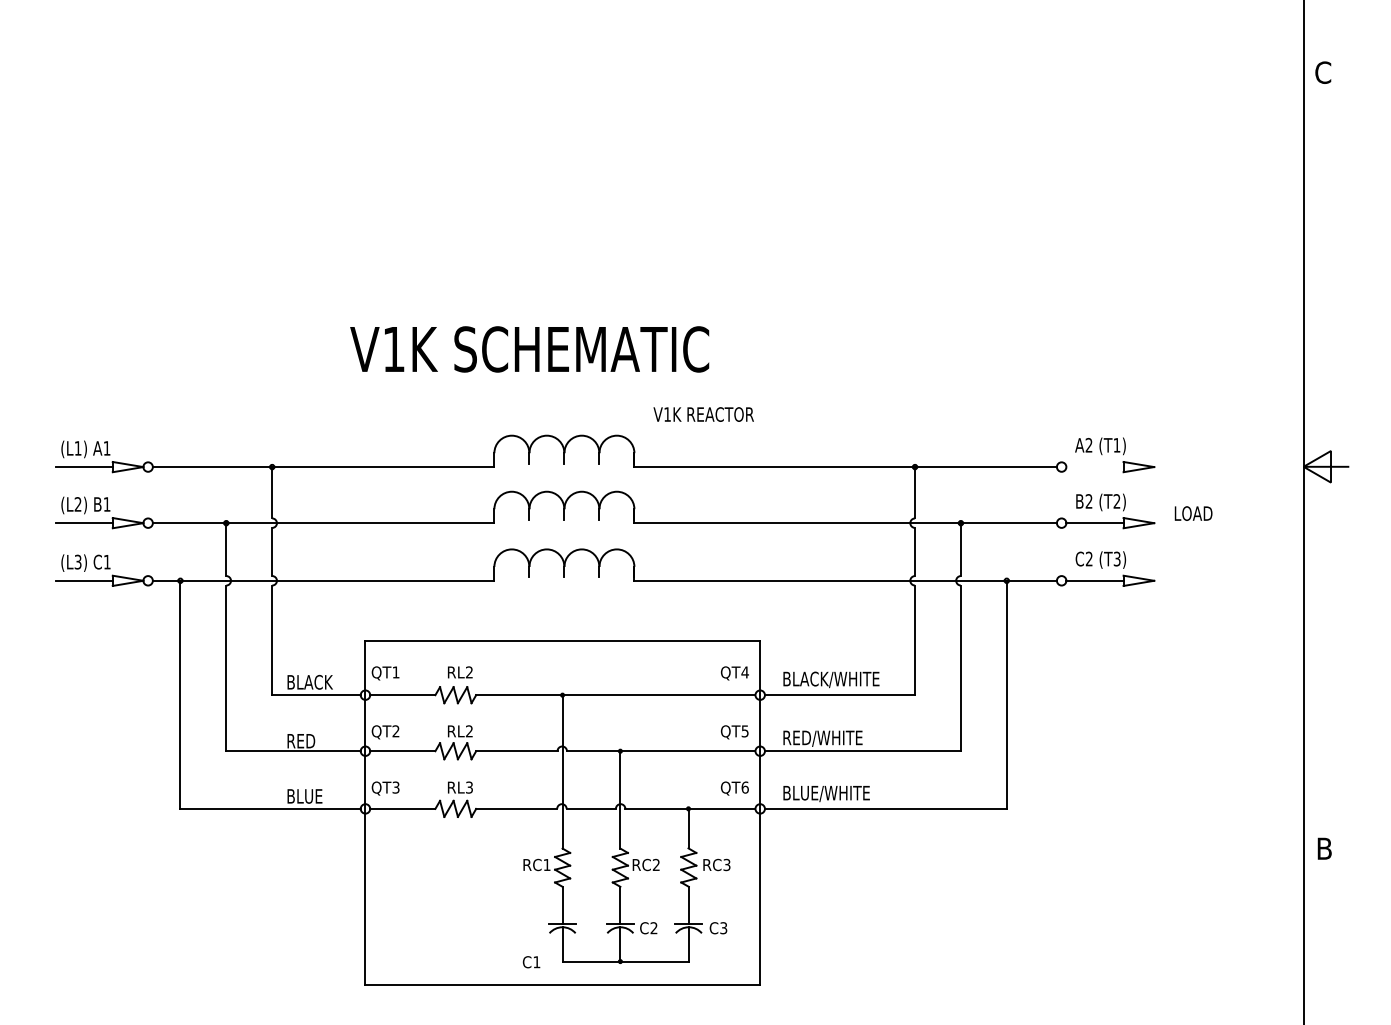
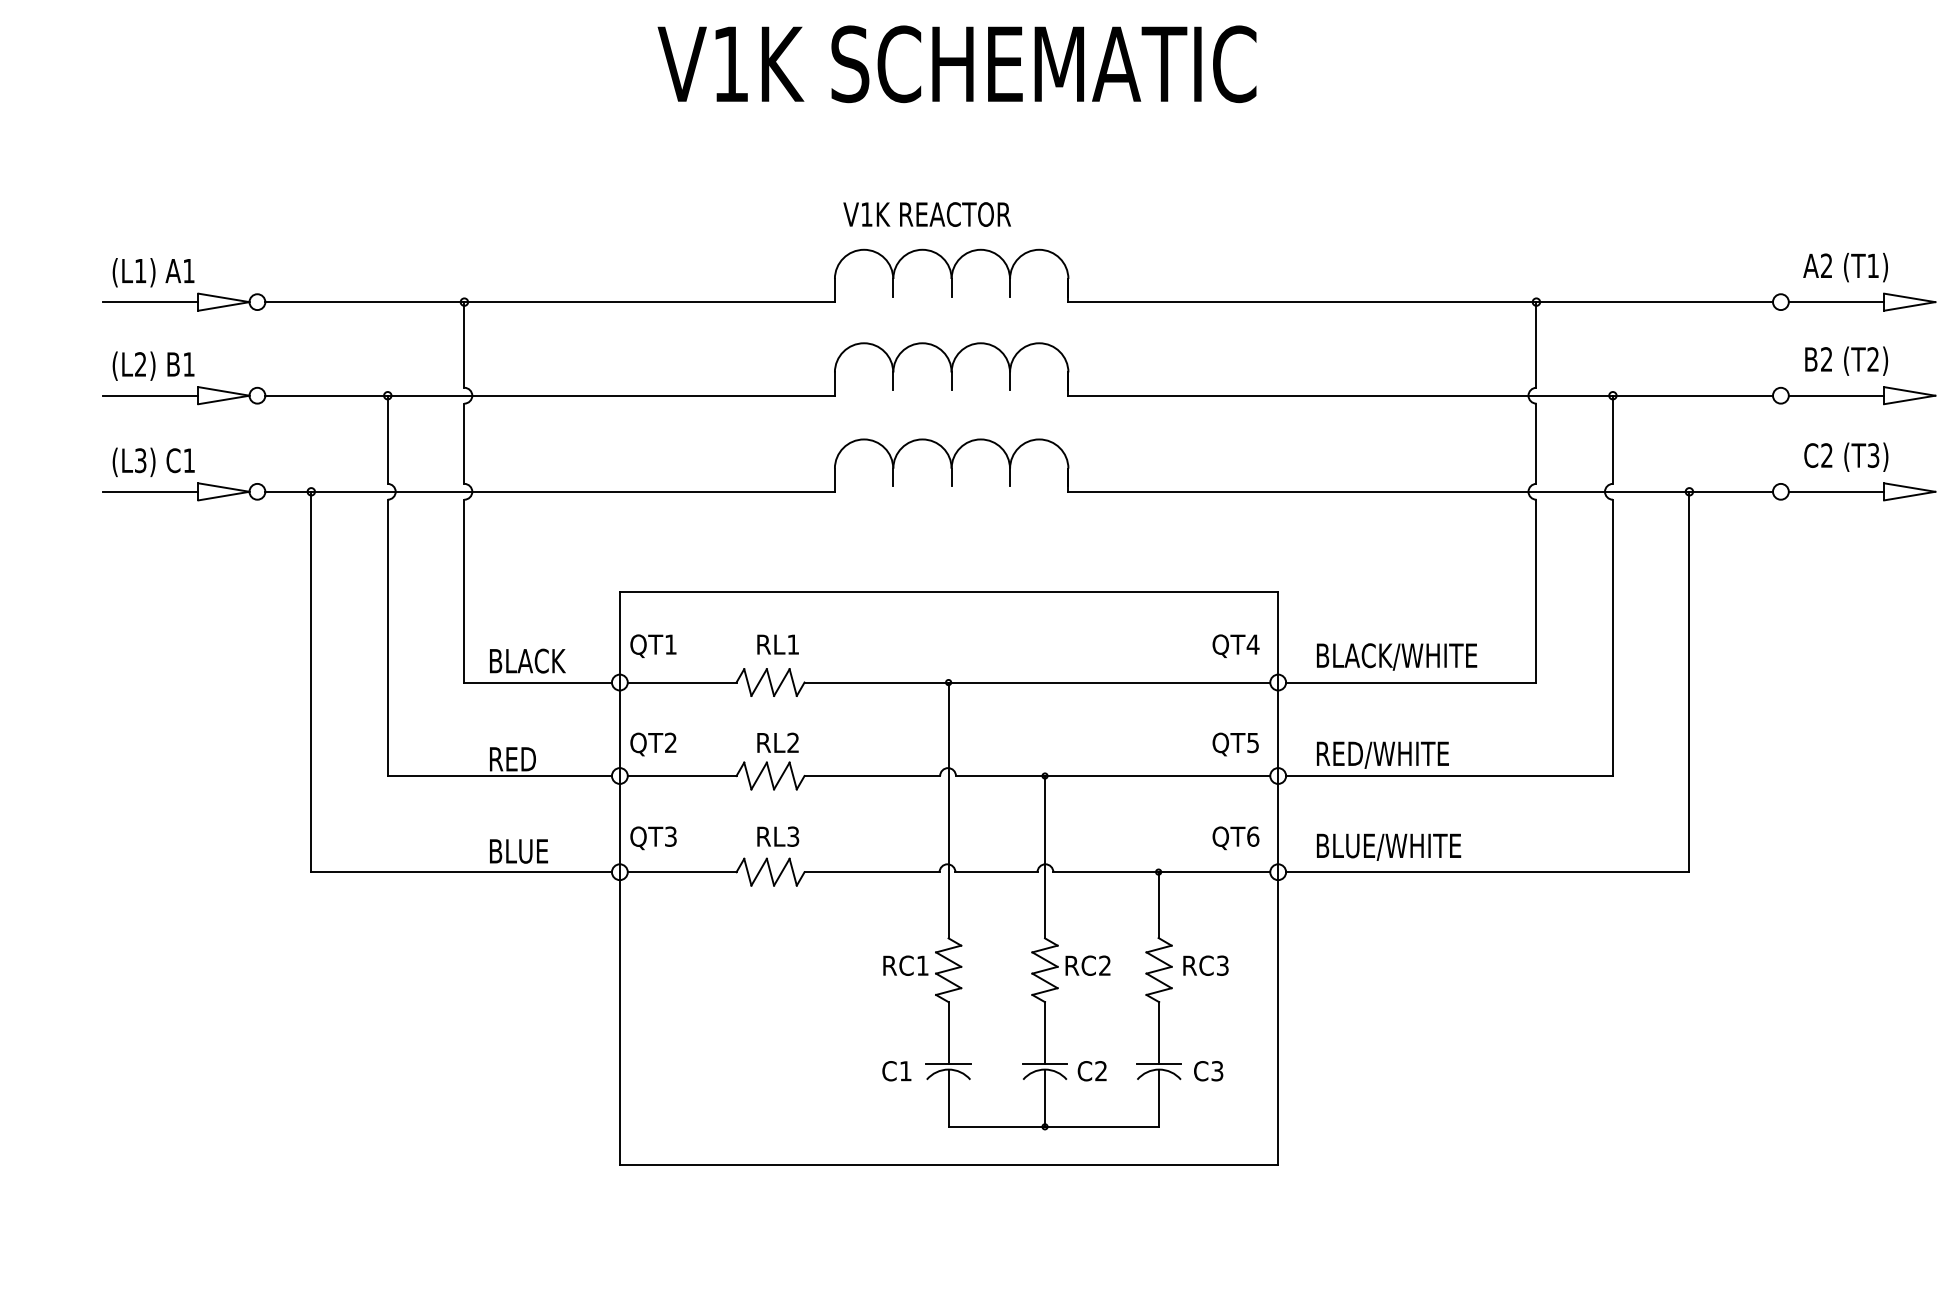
text: (529, 349) -> (956, 64), moved
text: (703, 414) -> (926, 214), moved
line: (1094, 467) -> (1835, 302), added
text: (469, 672) -> (793, 644), RL2 -> RL1
text: (531, 962) -> (896, 1071), moved

